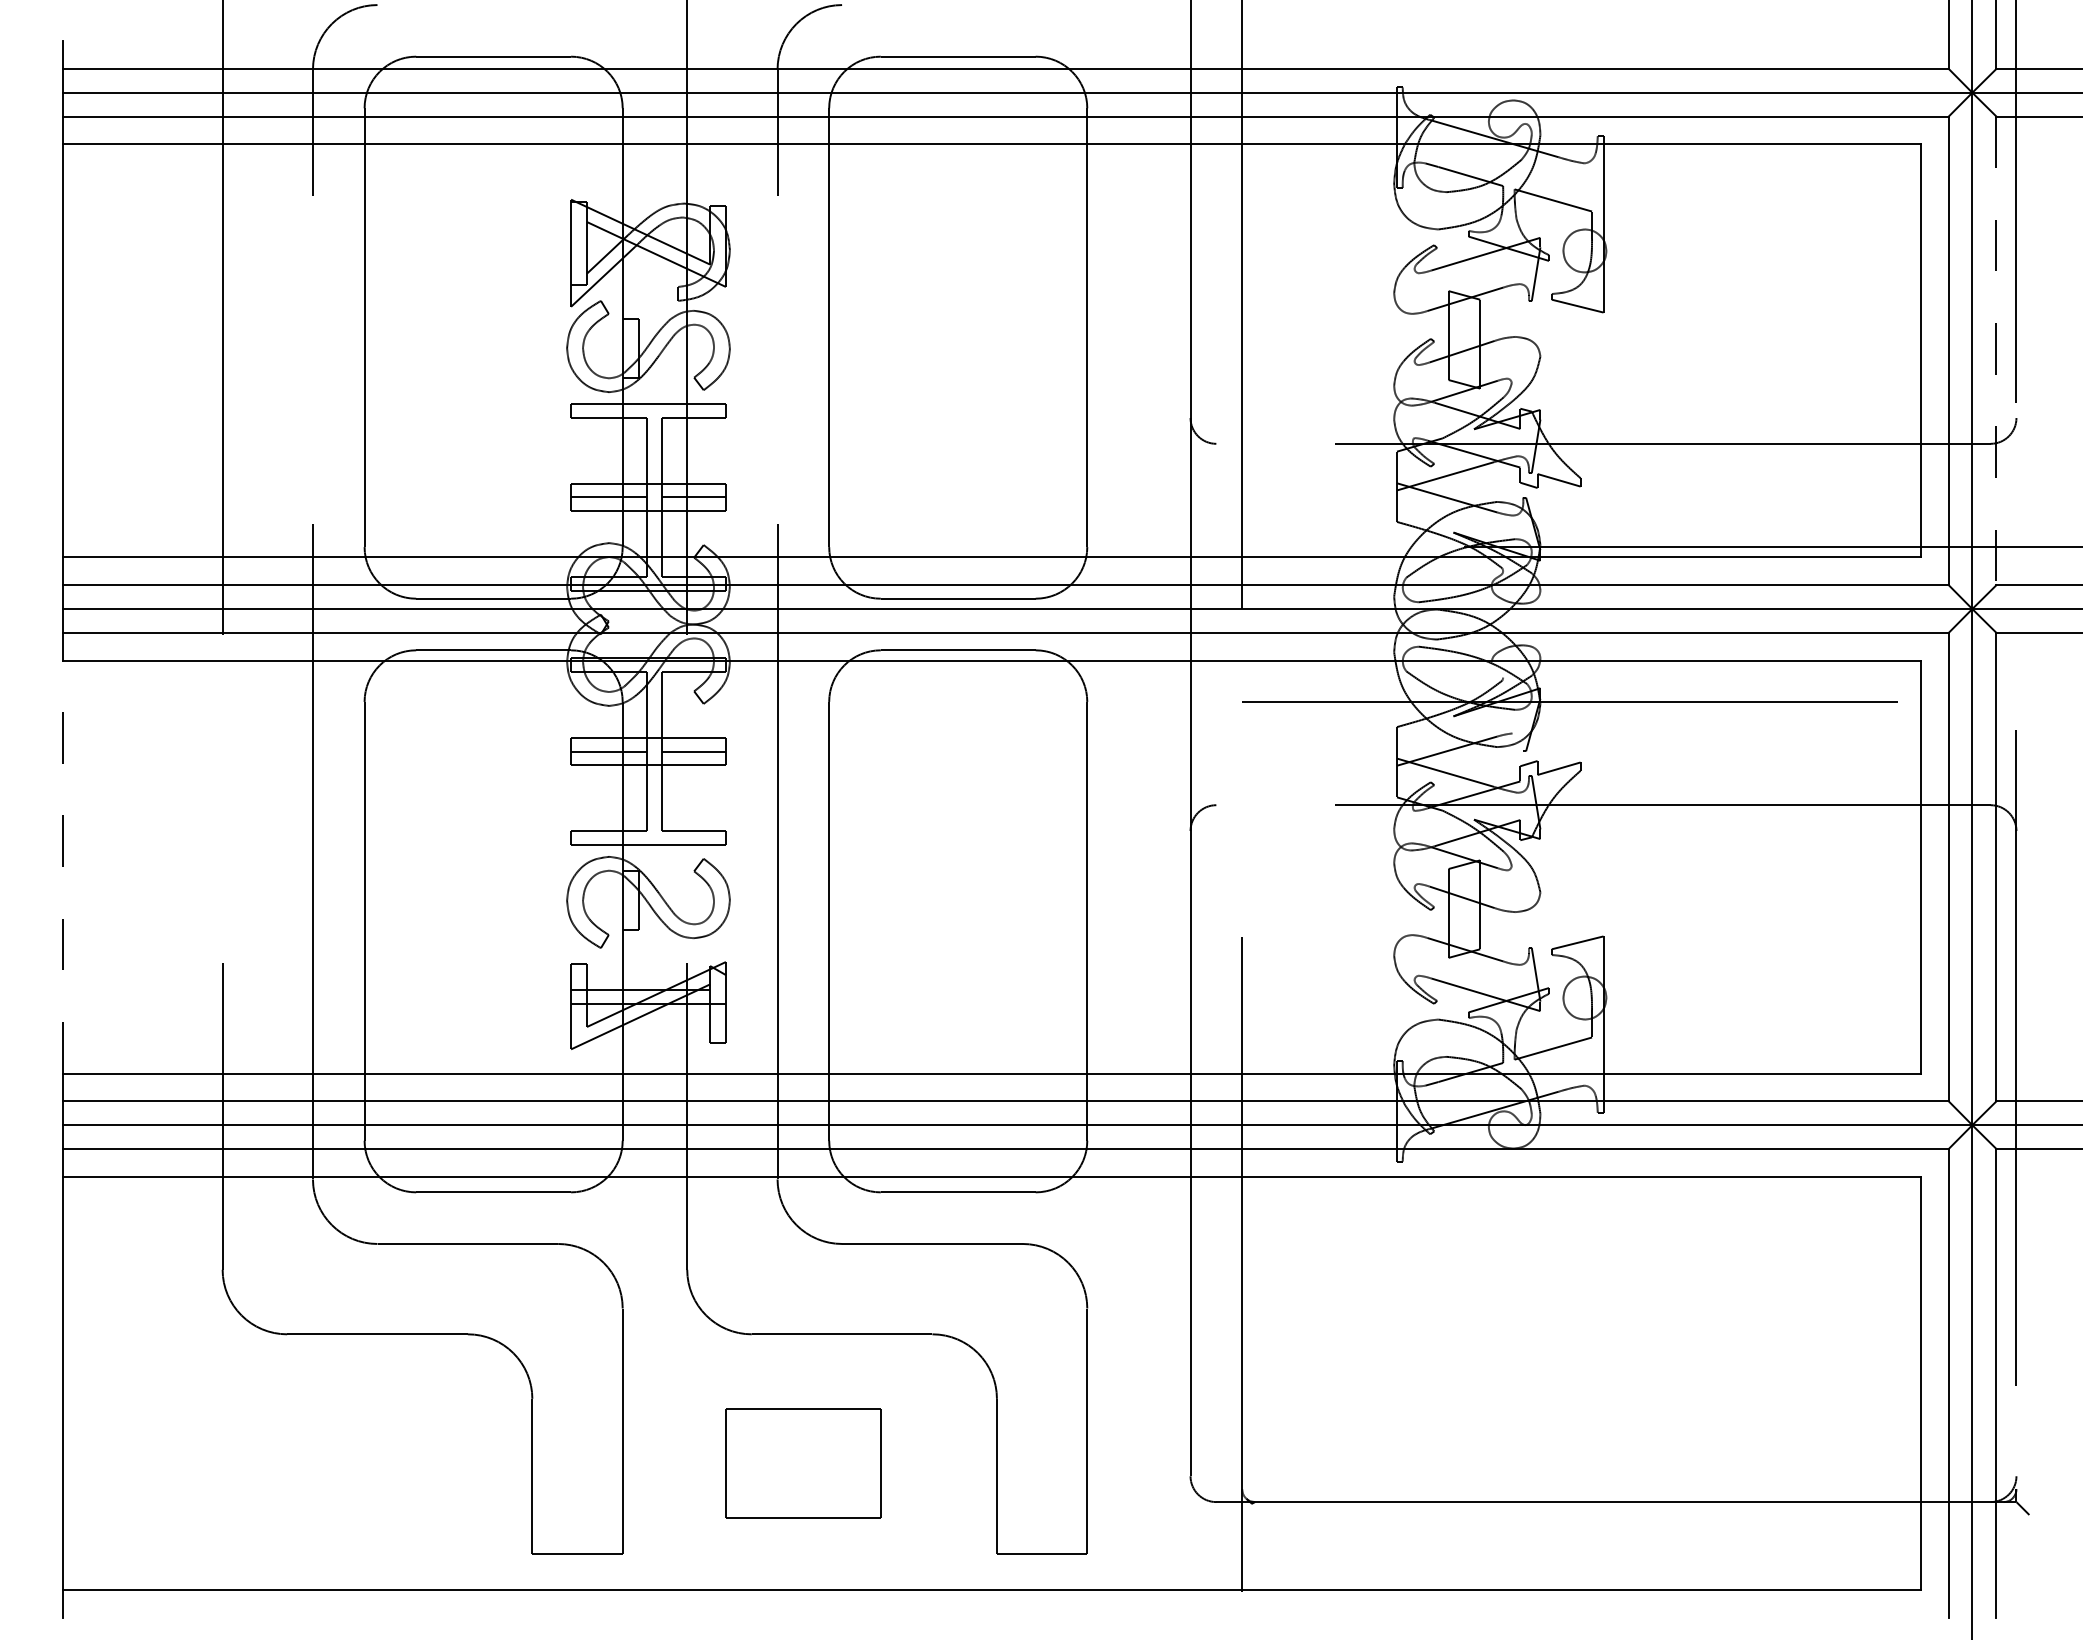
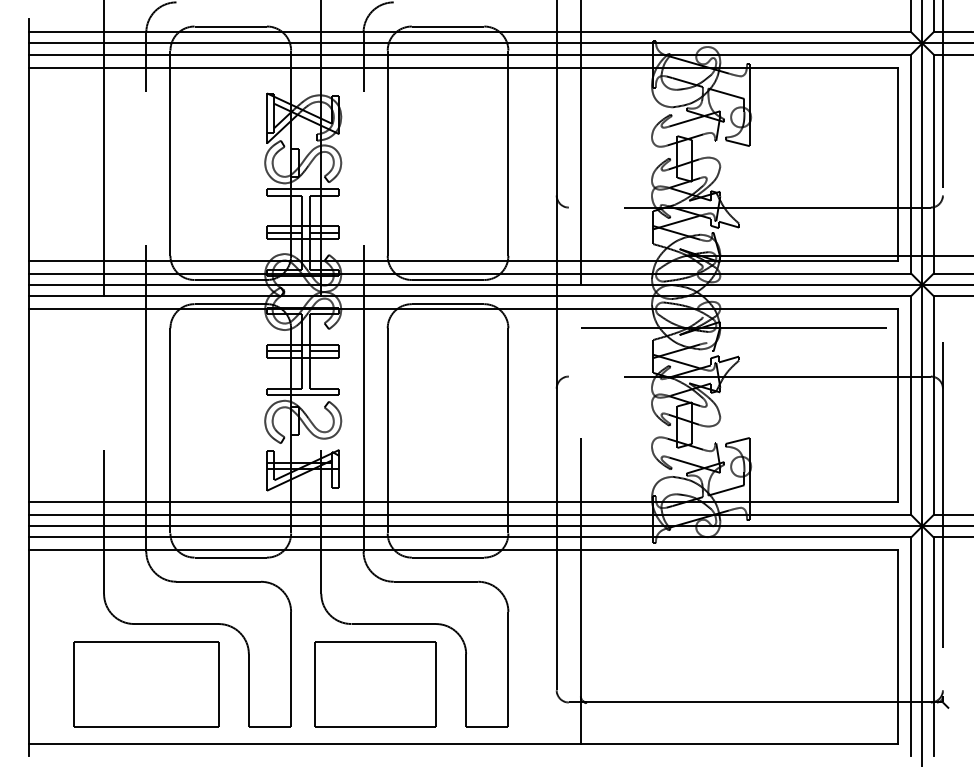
line: (1996, 351) -> (933, 164), dashed -> solid
line: (63, 867) -> (29, 405), dashed -> solid
part: (313, 1463) -> (146, 684), added
part: (803, 1463) -> (375, 684), size x1.67

